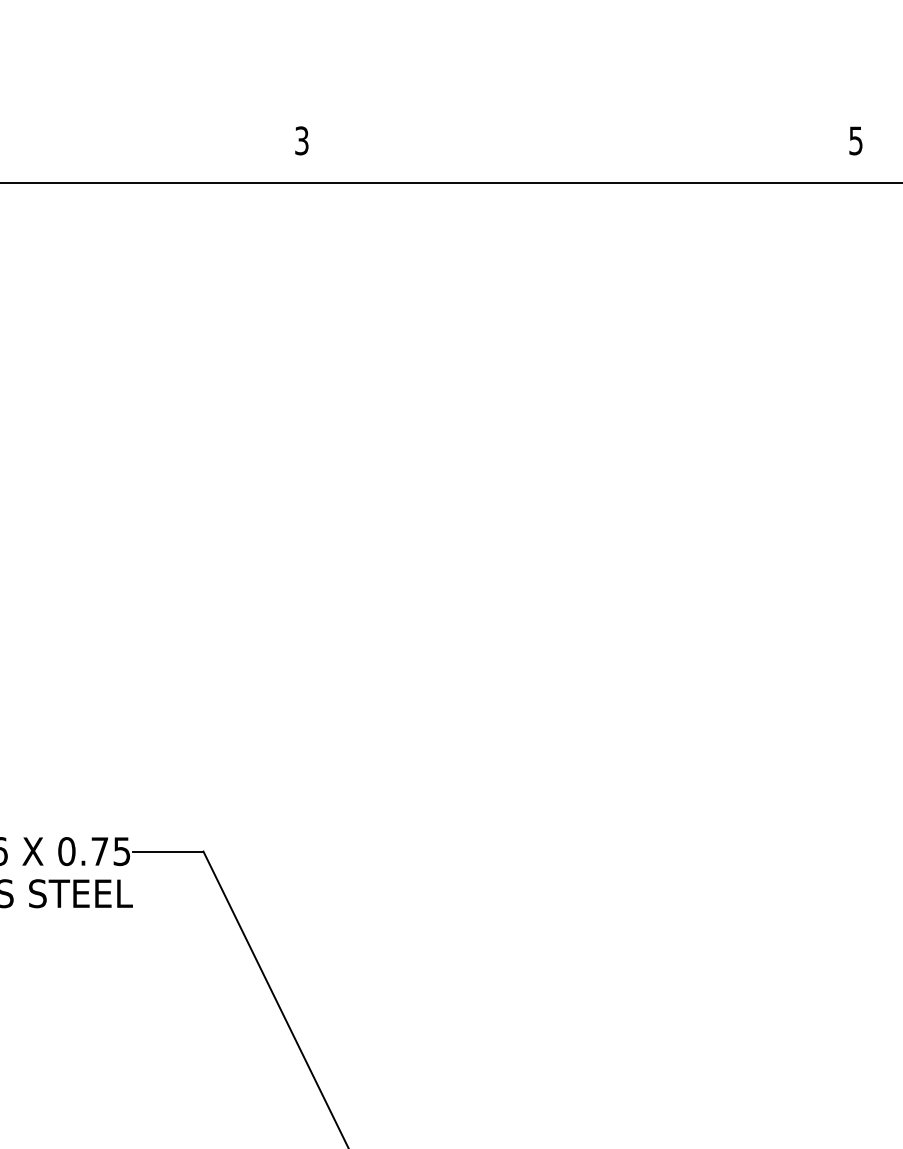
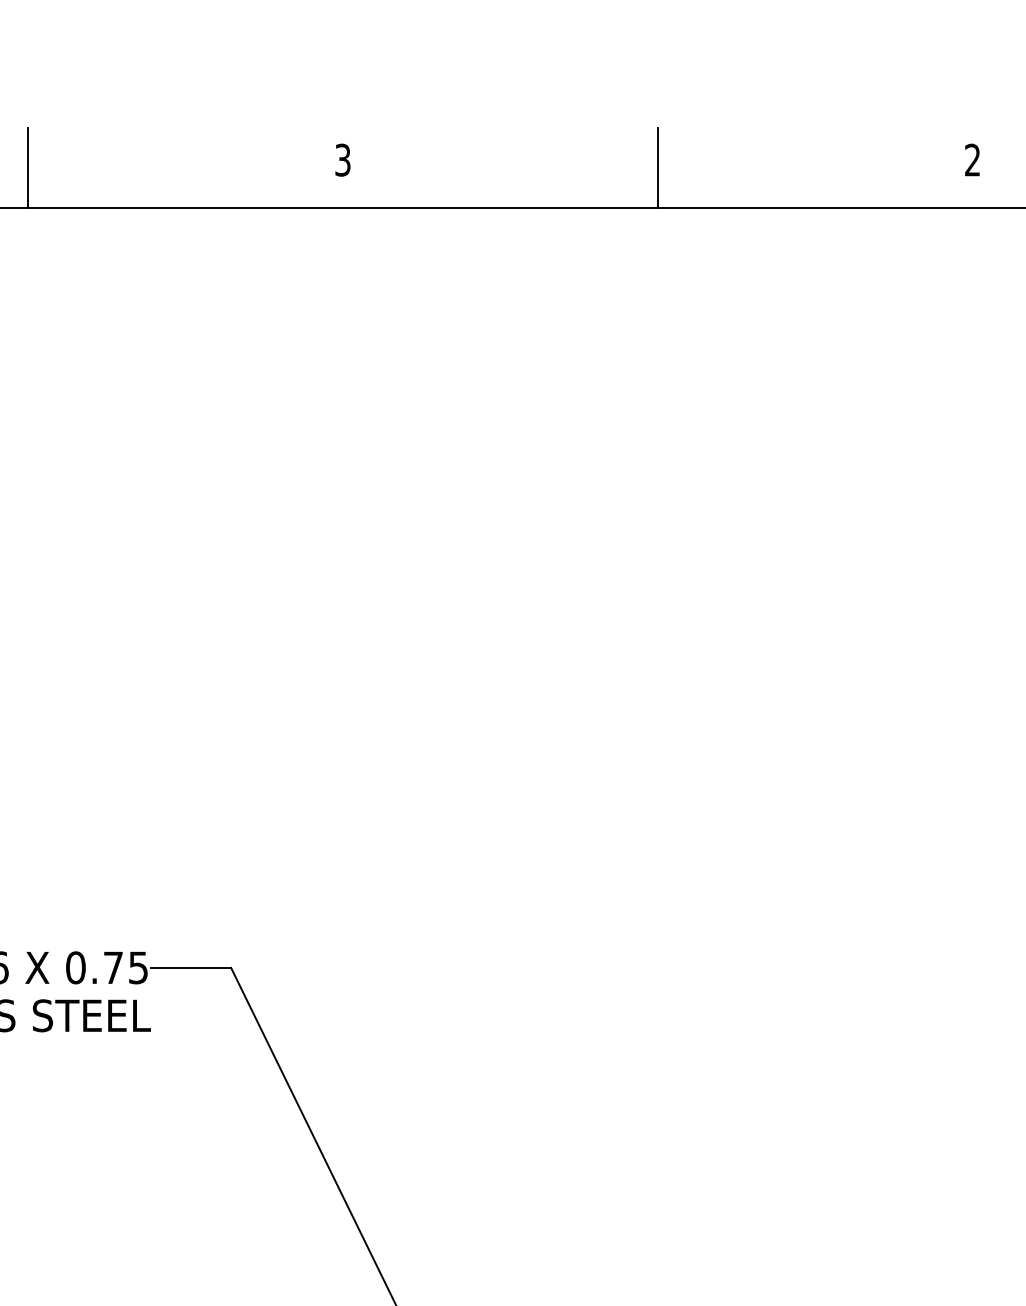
text: (855, 140) -> (972, 159), 5 -> 2
line: (24, 147) -> (27, 167), added
line: (579, 147) -> (658, 167), added

